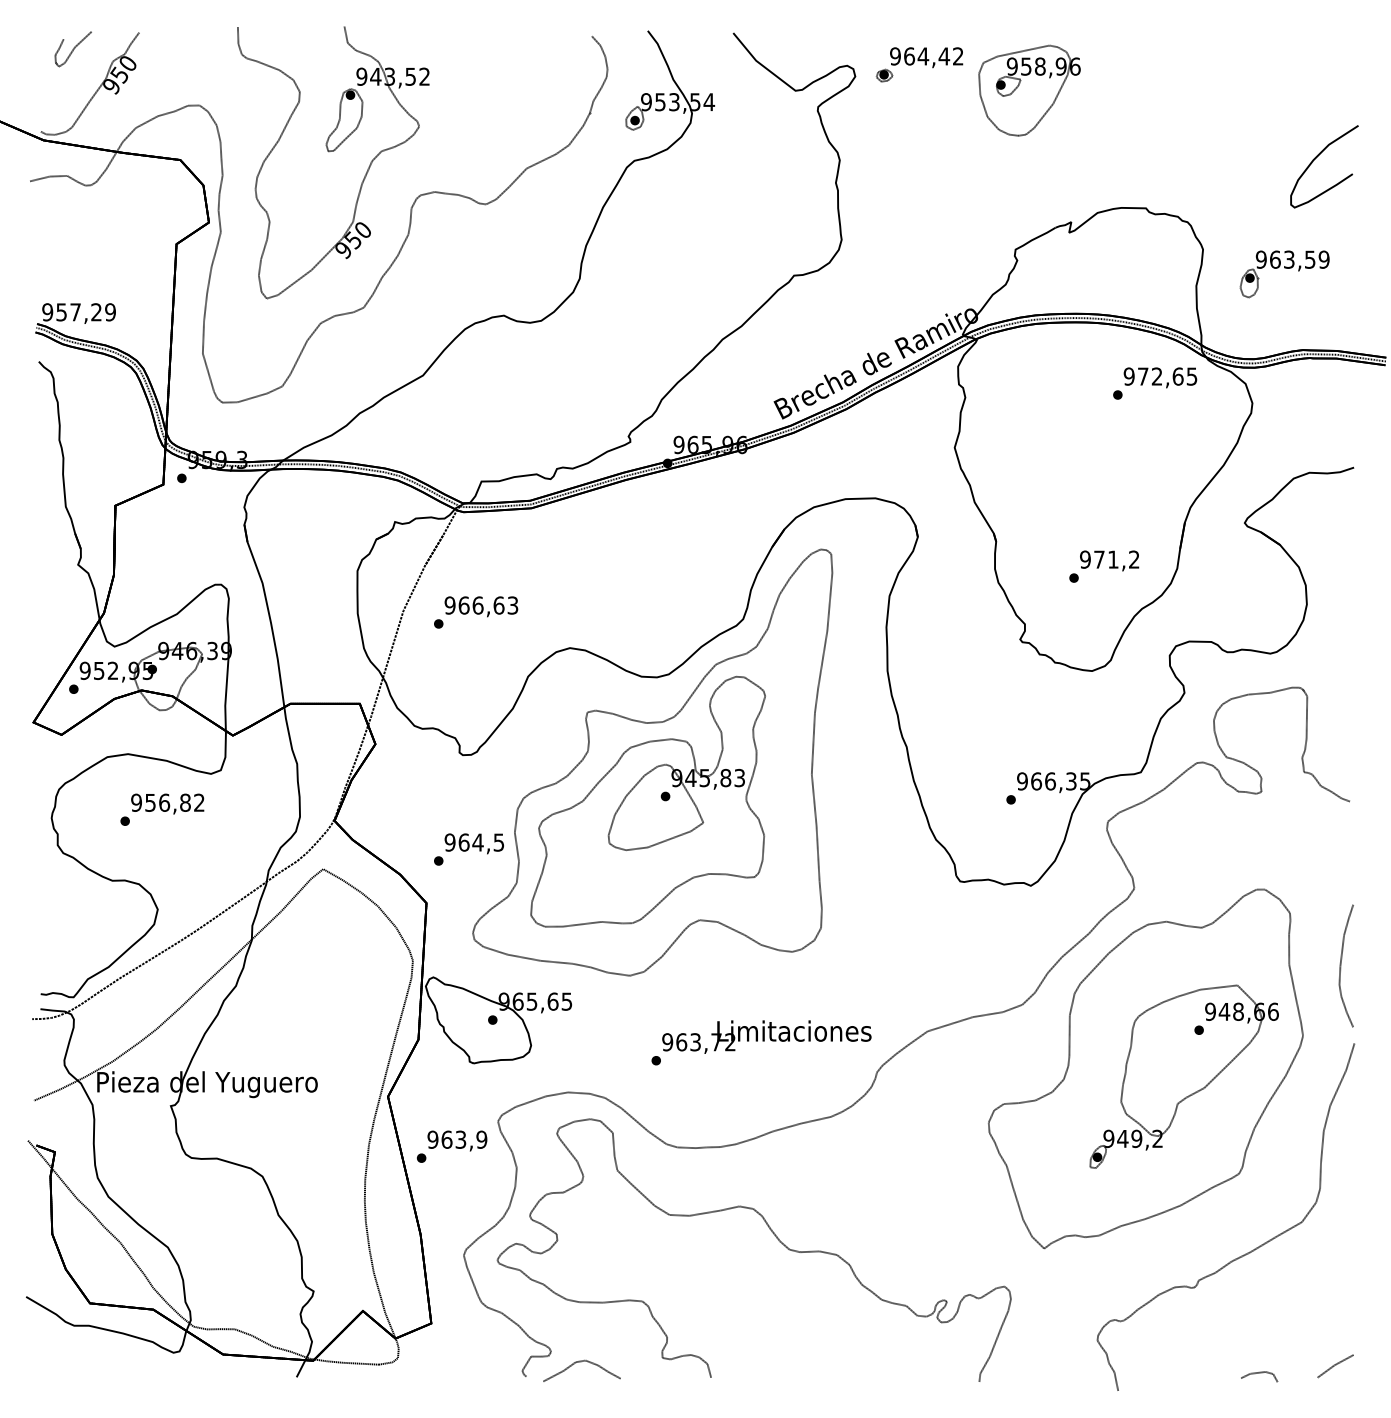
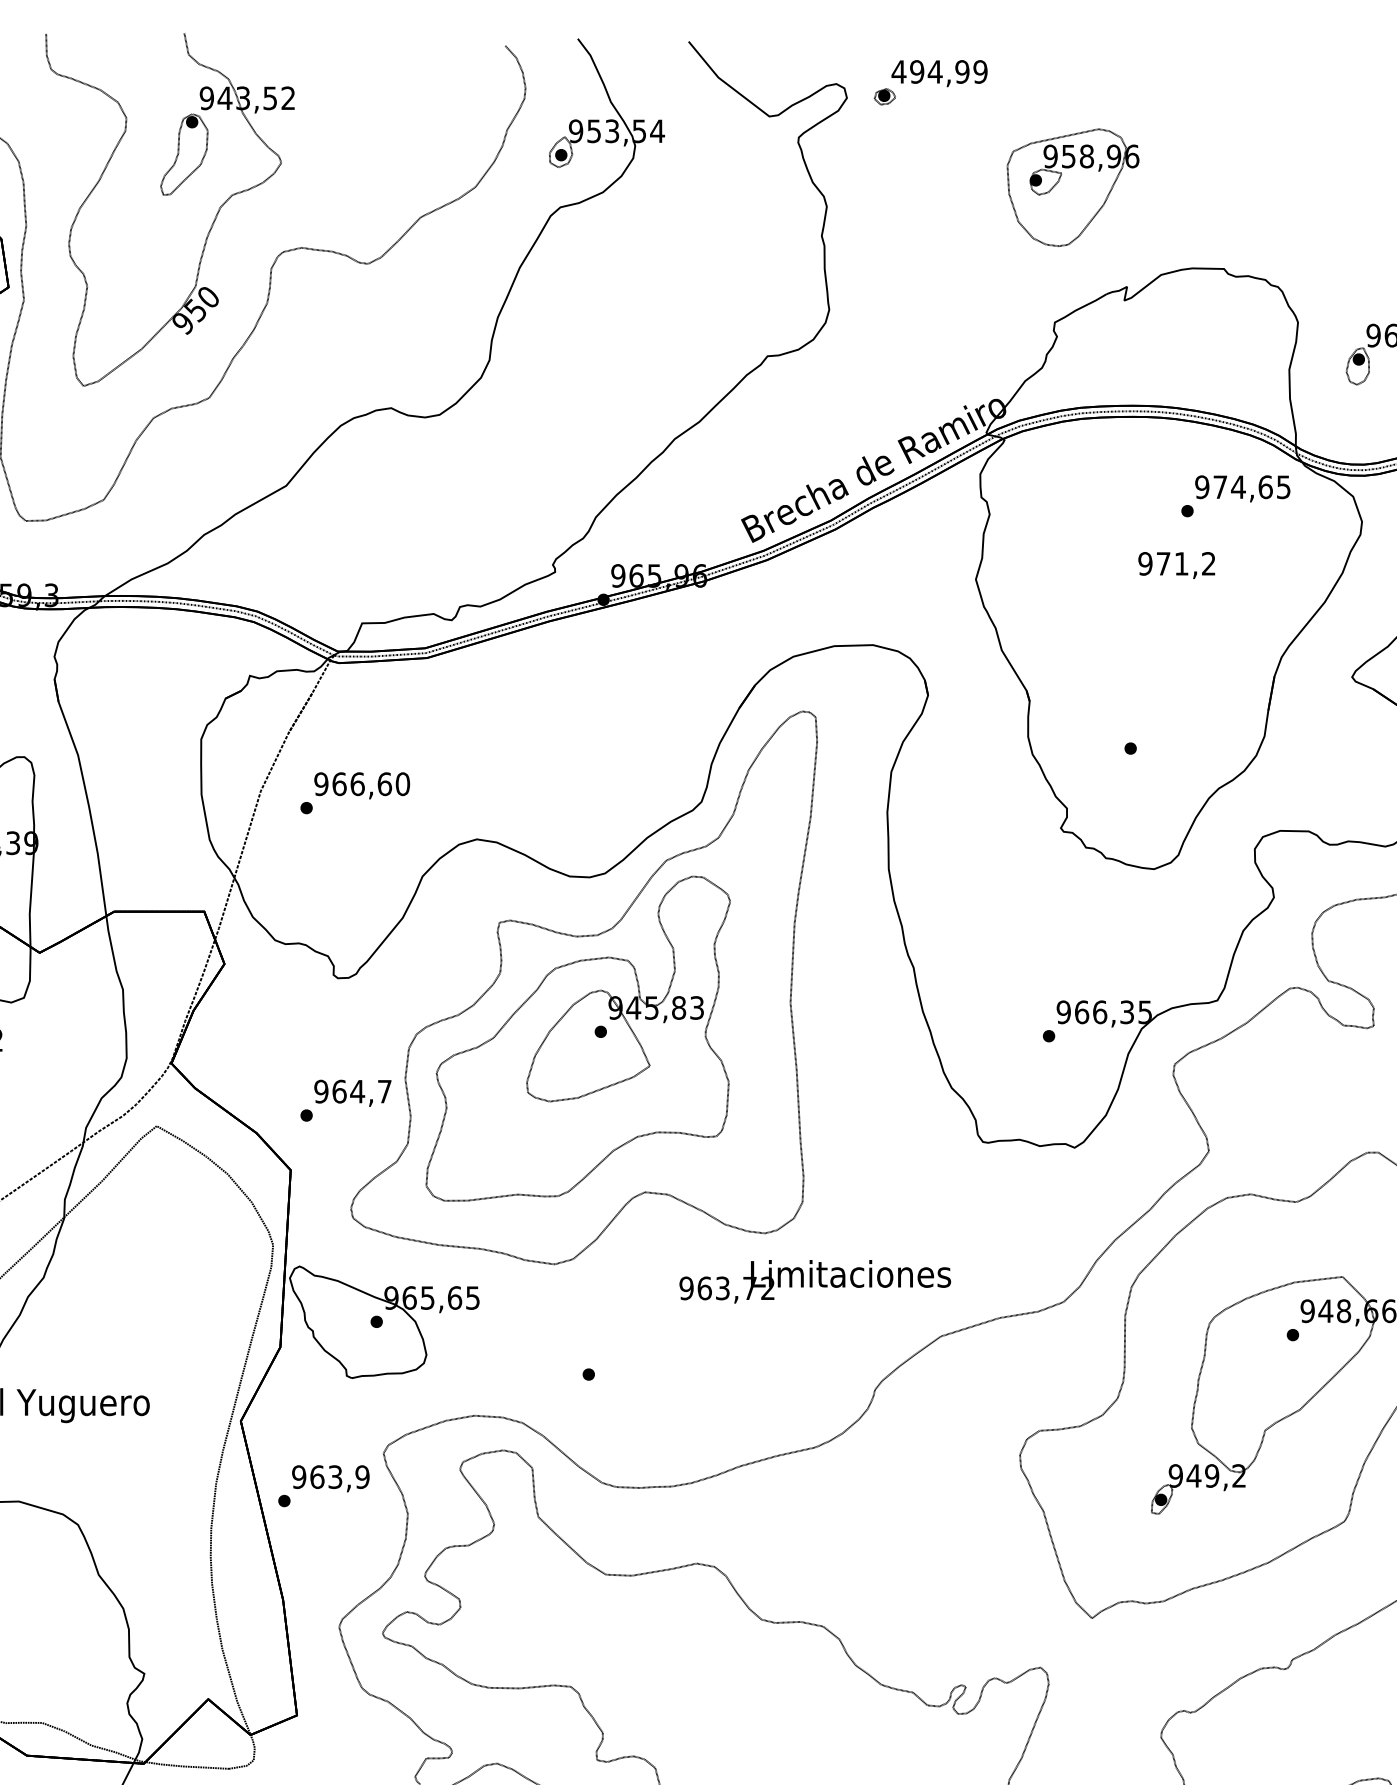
text: (926, 56) -> (939, 72), 964,42 -> 494,99
part: (1029, 90) -> (1072, 187), moved
text: (1156, 376) -> (1237, 487), 972,65 -> 974,65
text: (1109, 560) -> (1176, 564), moved
text: (512, 605) -> (402, 784), 966,63 -> 966,60
text: (498, 842) -> (384, 1091), 964,5 -> 964,7
text: (766, 1036) -> (814, 1280), moved

